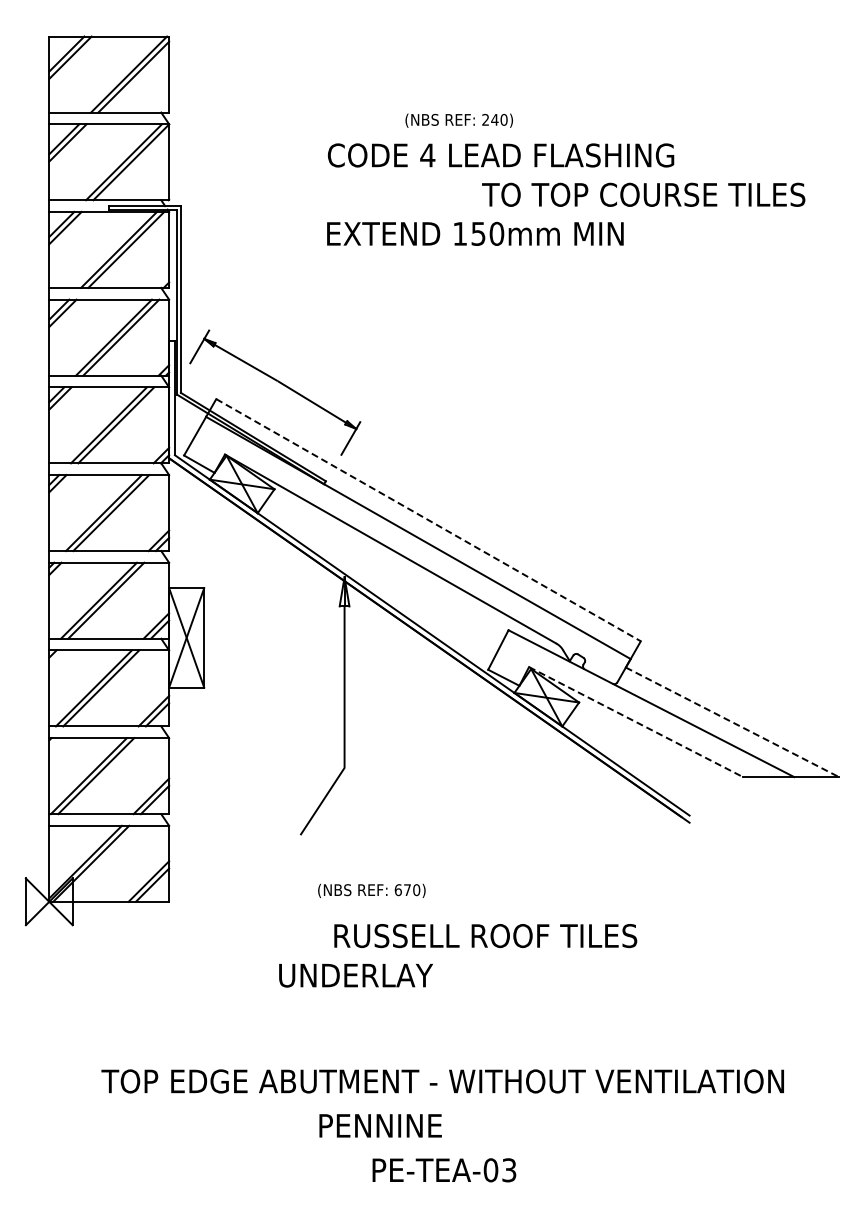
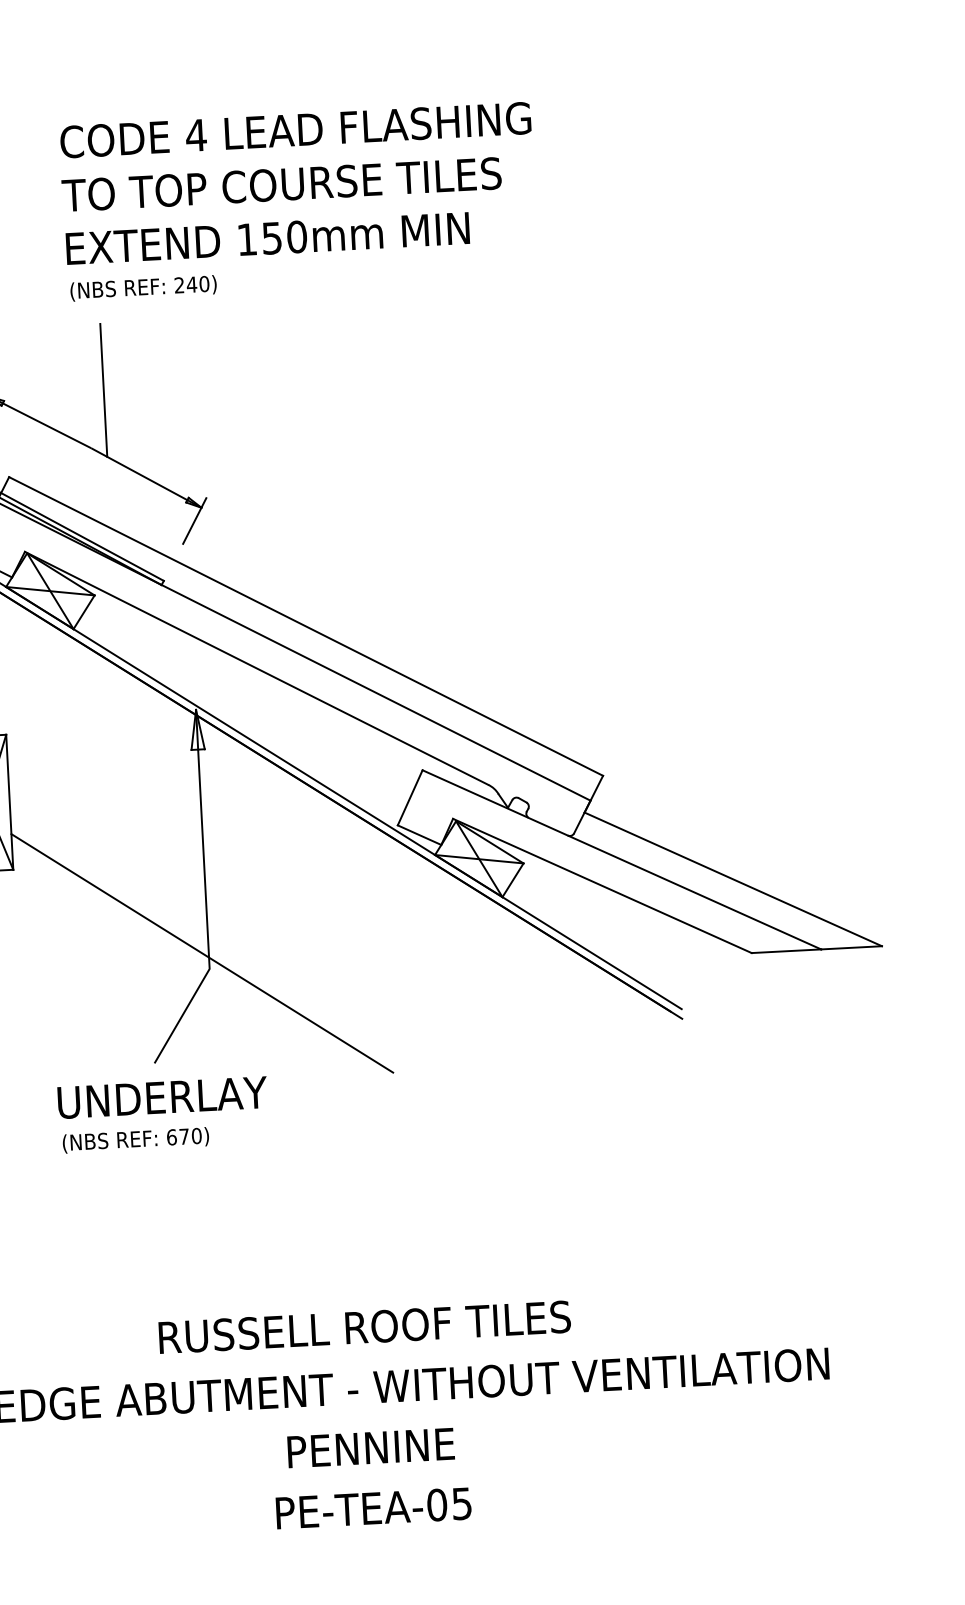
text: (458, 120) -> (142, 288), moved
text: (500, 155) -> (295, 130), moved
text: (643, 194) -> (281, 184), moved
text: (475, 233) -> (267, 237), moved
line: (289, 339) -> (104, 390), added
line: (429, 520) -> (307, 626), dashed -> solid
line: (636, 722) -> (602, 886), dashed -> solid
line: (732, 722) -> (733, 879), dashed -> solid
line: (339, 756) -> (201, 953), added
text: (371, 890) -> (135, 1139), moved
text: (485, 936) -> (364, 1328), moved
text: (355, 975) -> (161, 1097), moved
text: (380, 1125) -> (370, 1447), moved
text: (509, 1169) -> (462, 1502), PE-TEA-03 -> PE-TEA-05

